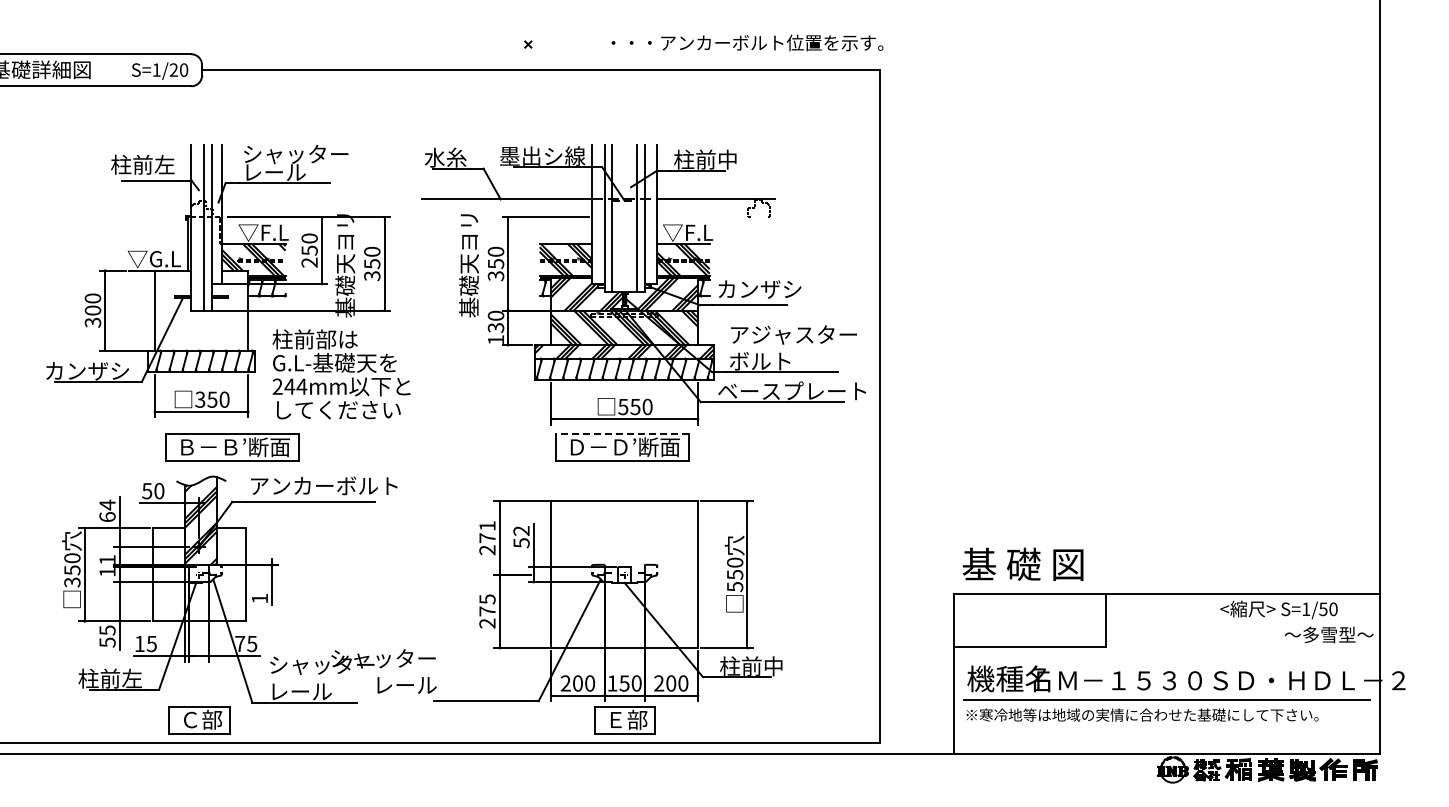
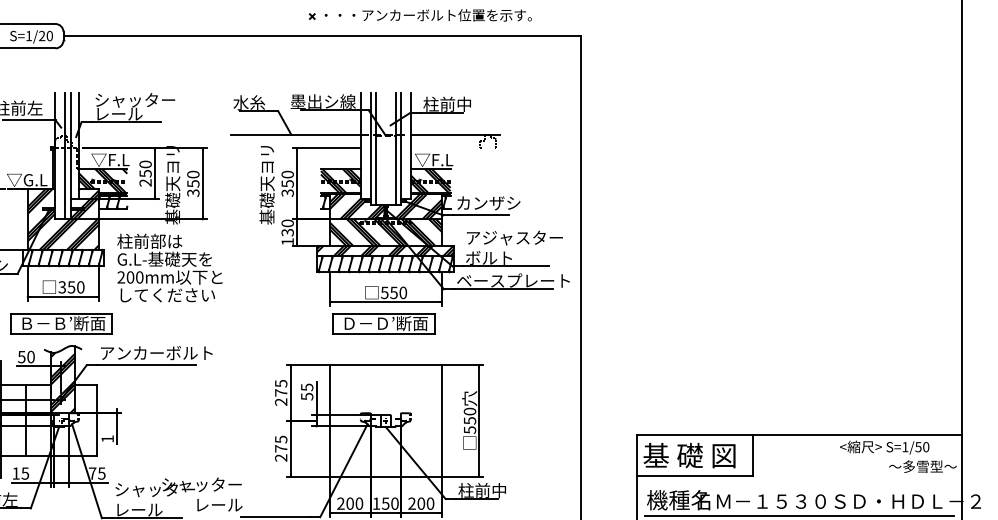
text: (747, 42) -> (428, 15), moved
hatch: (201, 310) -> (63, 219), added
text: (295, 386) -> (134, 277), 244mm -> 200mm
line: (622, 434) -> (384, 313), dashed -> solid
part: (232, 447) -> (61, 323), moved
text: (487, 526) -> (281, 384), 271 -> 275
text: (521, 531) -> (307, 387), 52 -> 55
text: (1022, 563) -> (689, 454), moved

